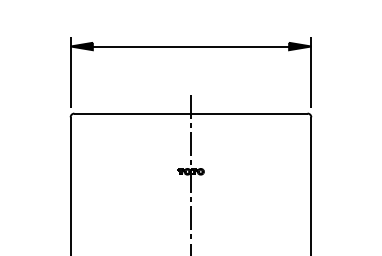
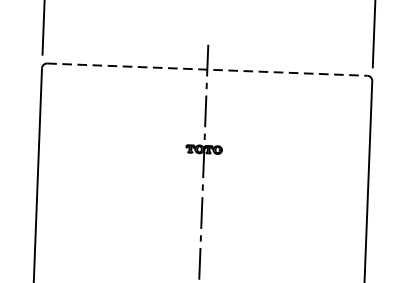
line: (190, 113) -> (206, 69), solid -> dashed

